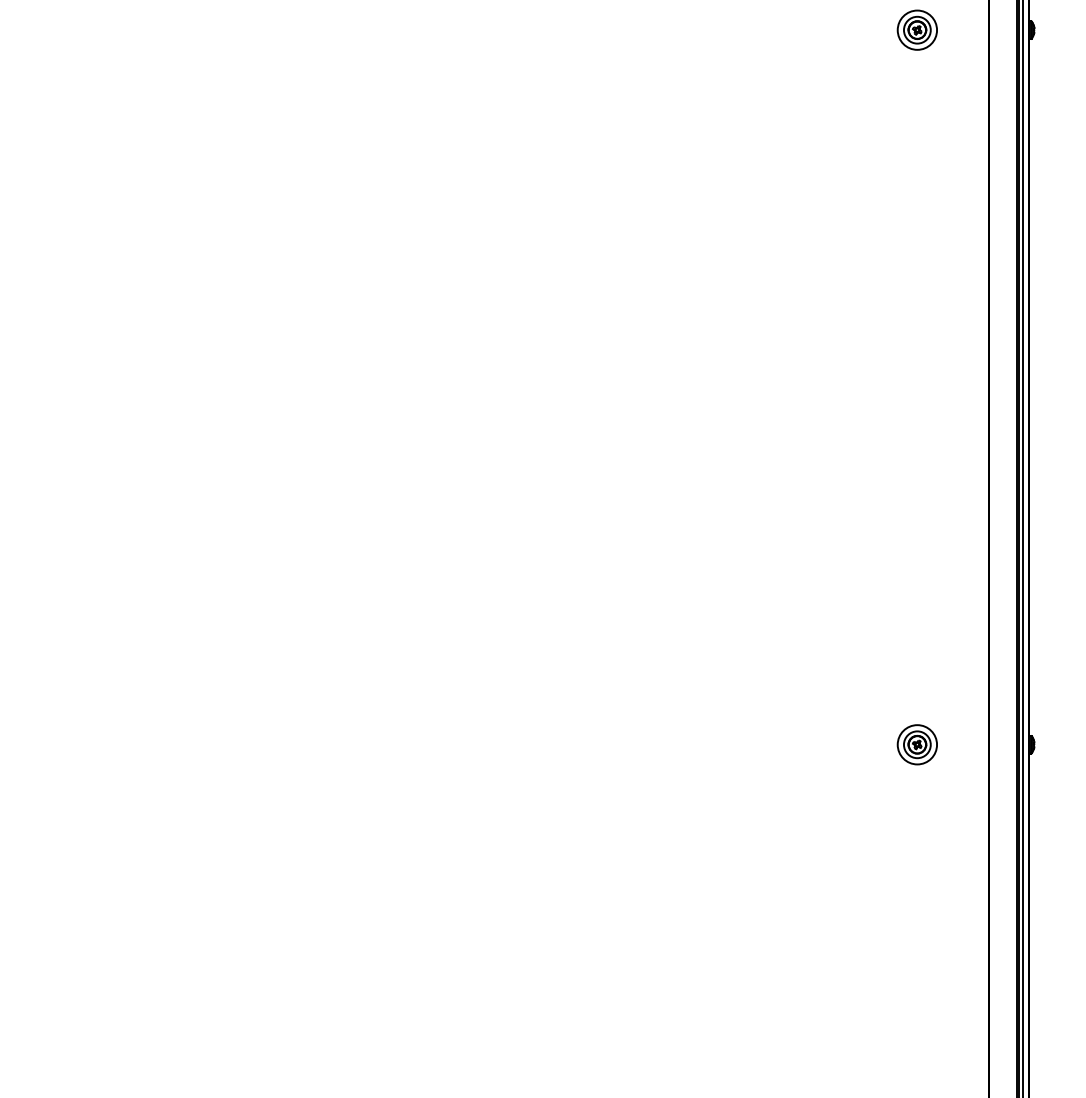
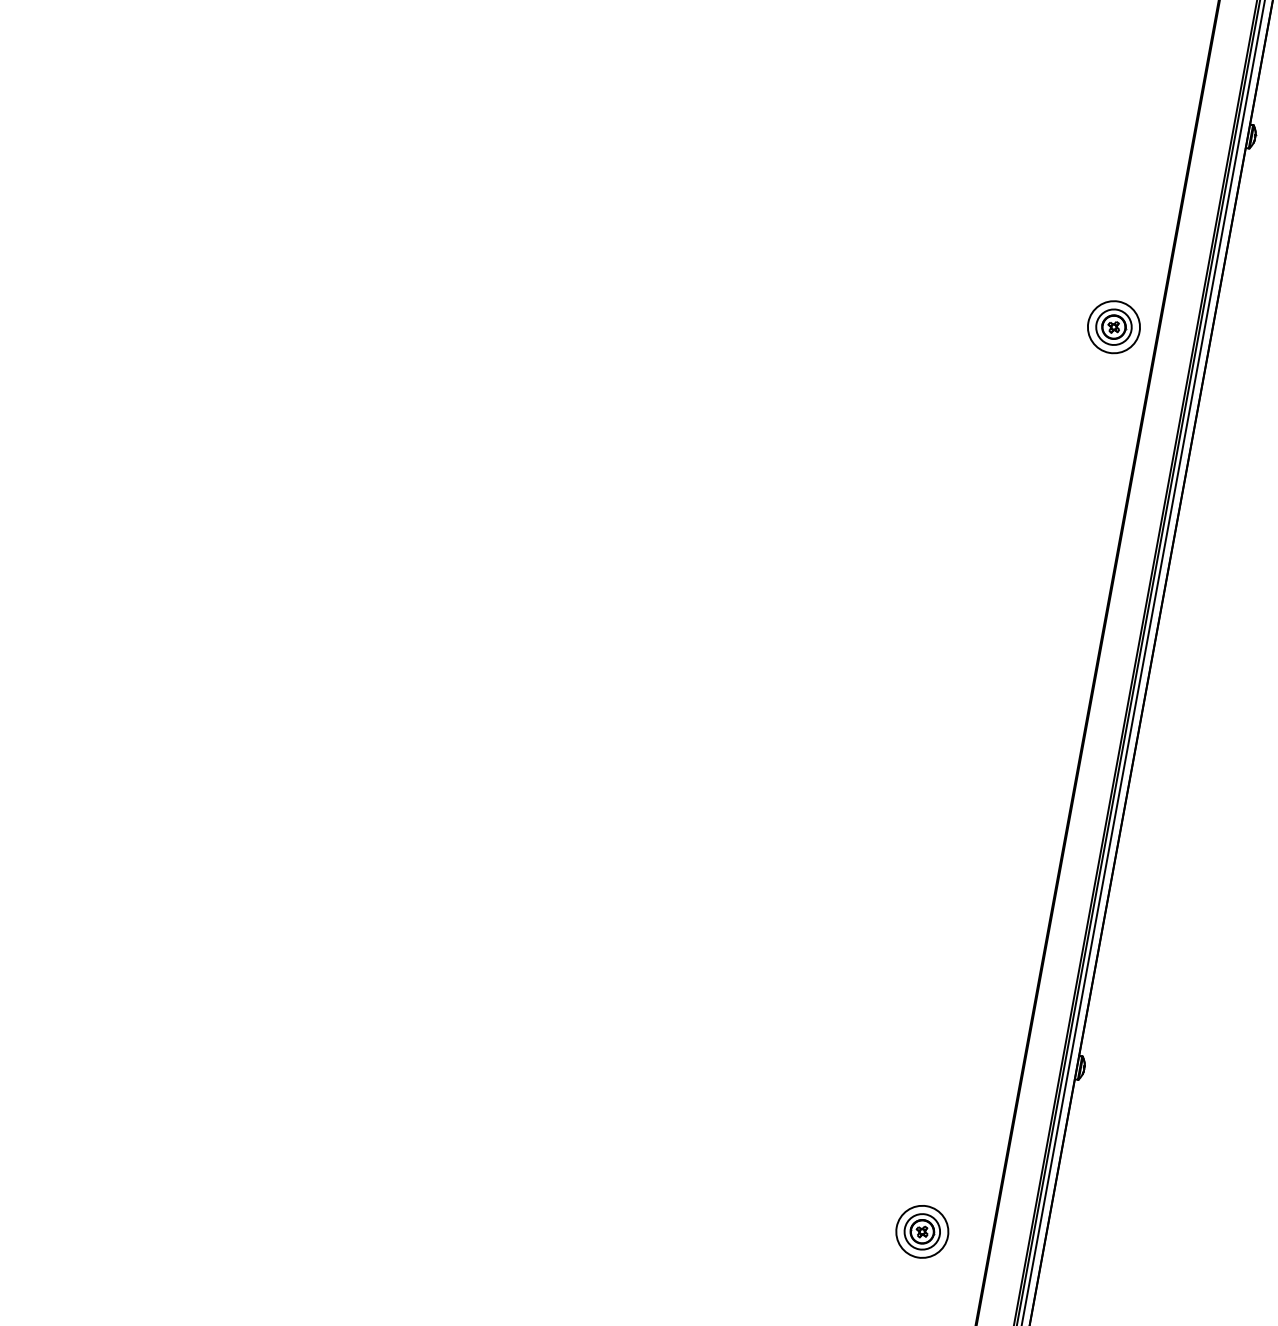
part: (916, 29) -> (1112, 326), moved
part: (916, 744) -> (921, 1231), moved

